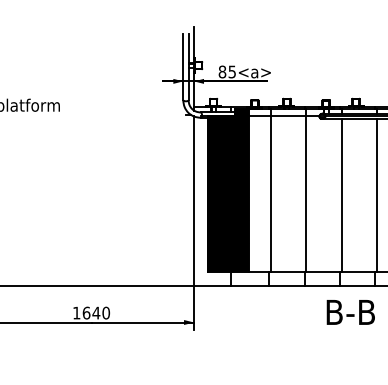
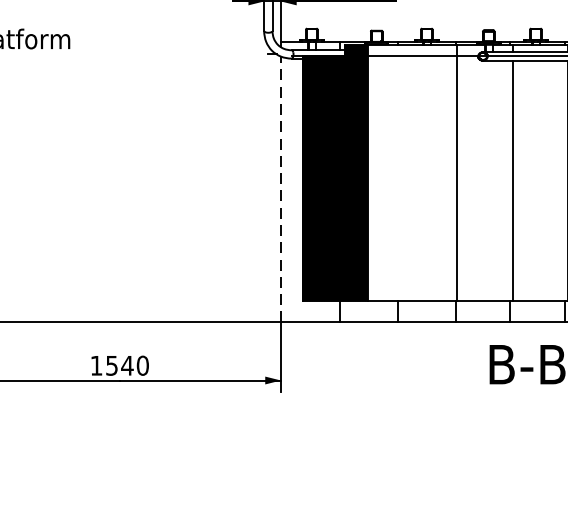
line: (271, 190) -> (402, 172), removed
line: (194, 201) -> (281, 190), solid -> dashed
text: (86, 312) -> (111, 364), 1640 -> 1540

